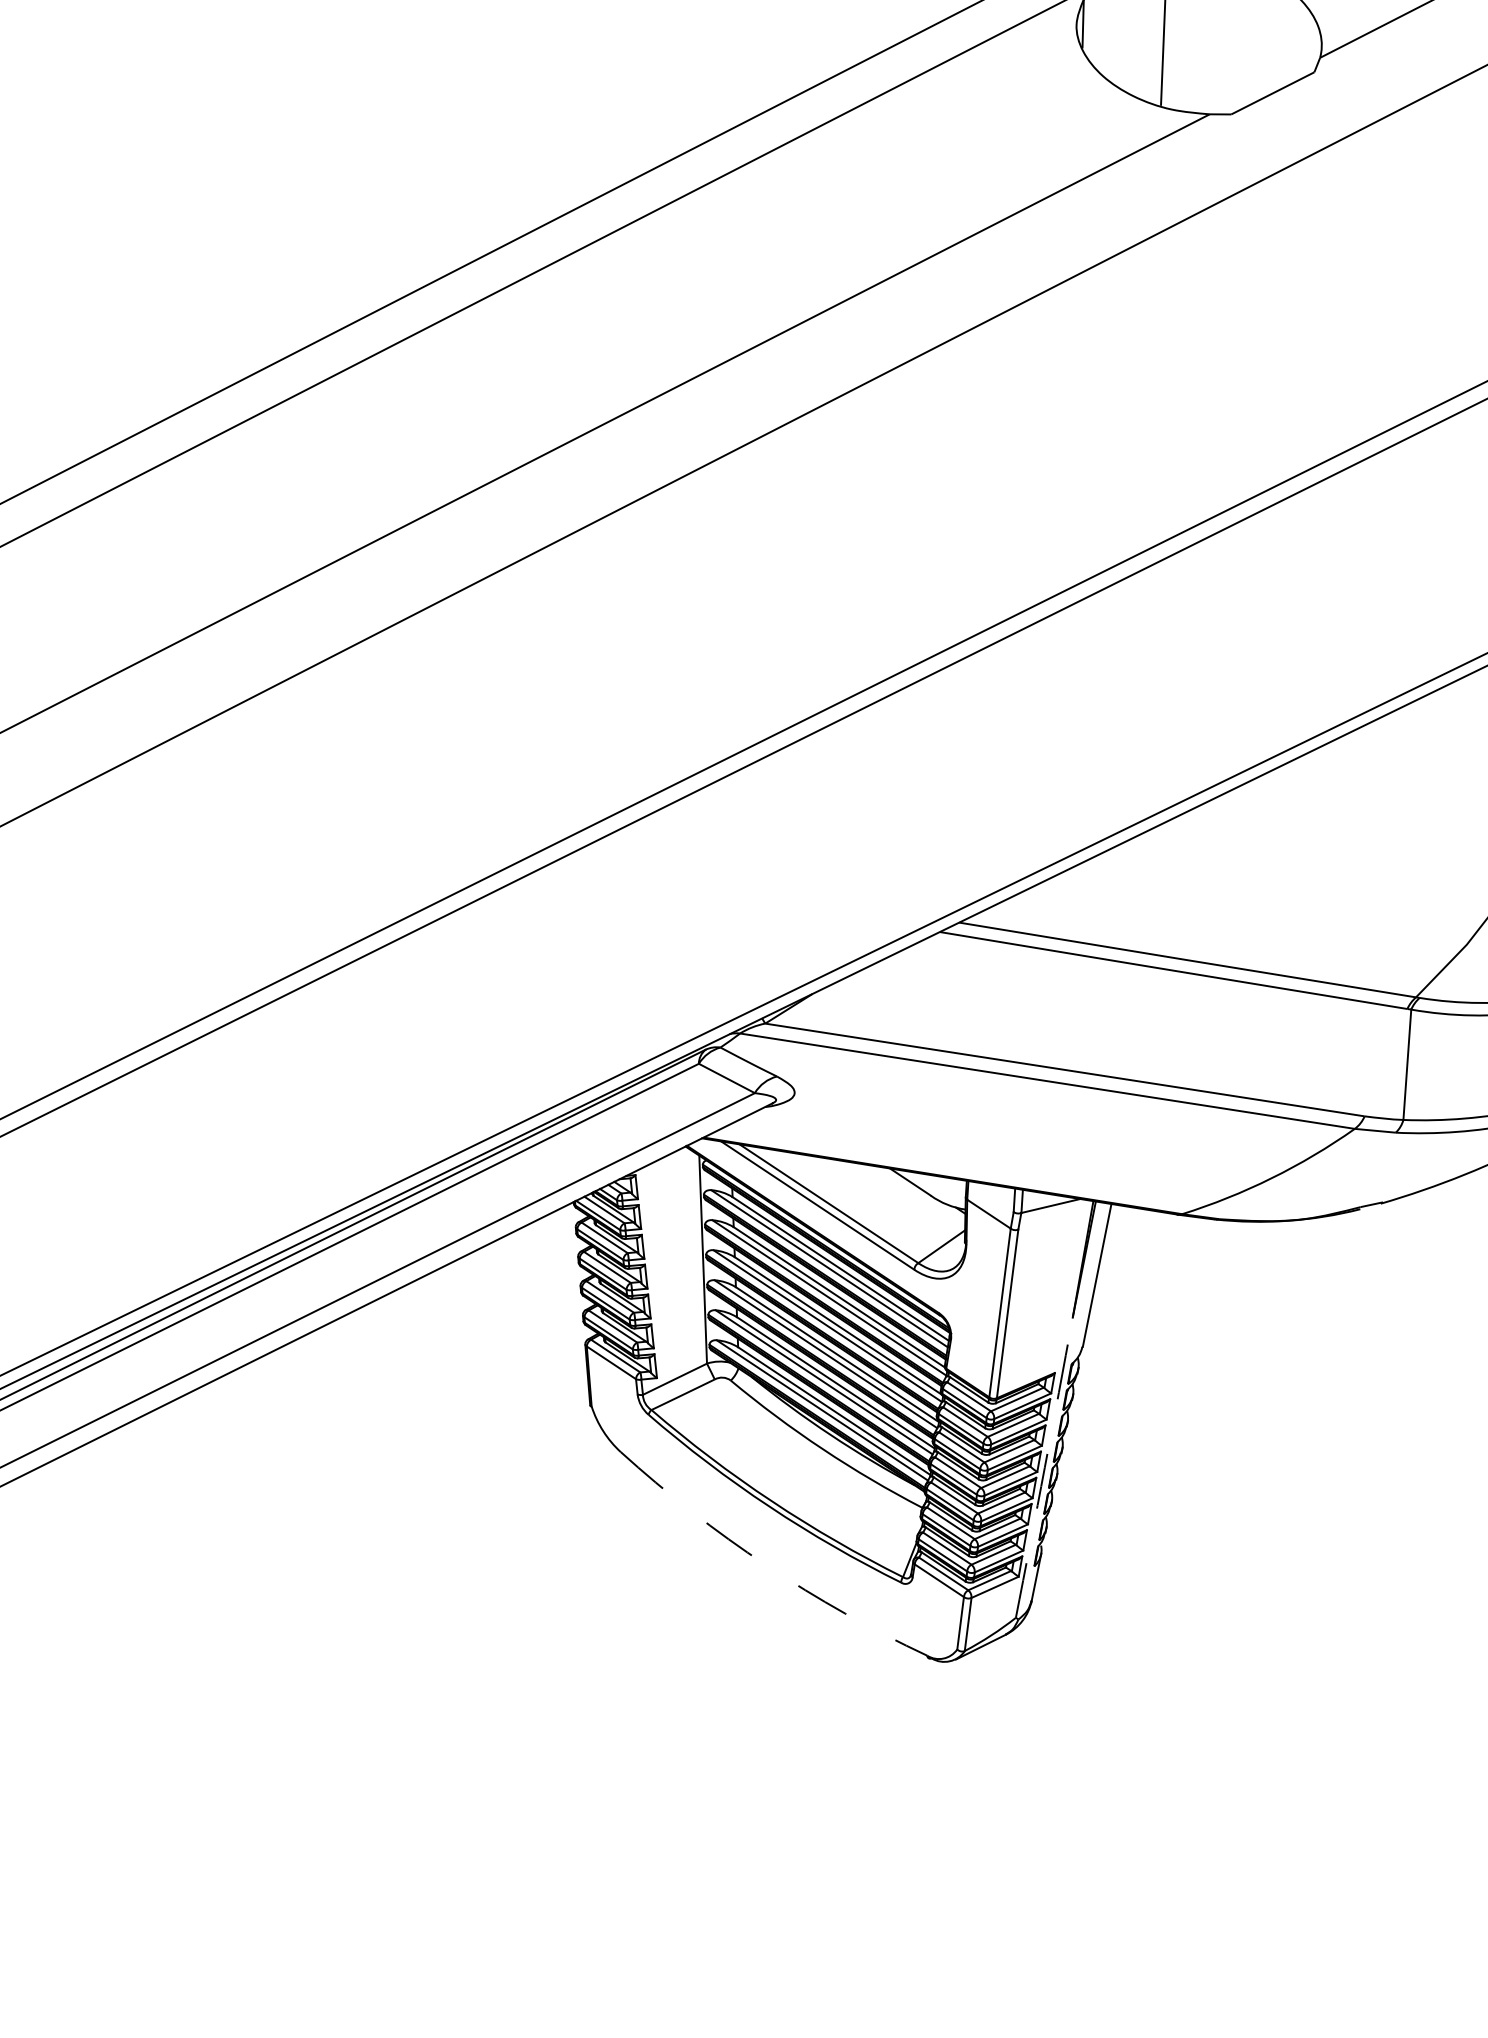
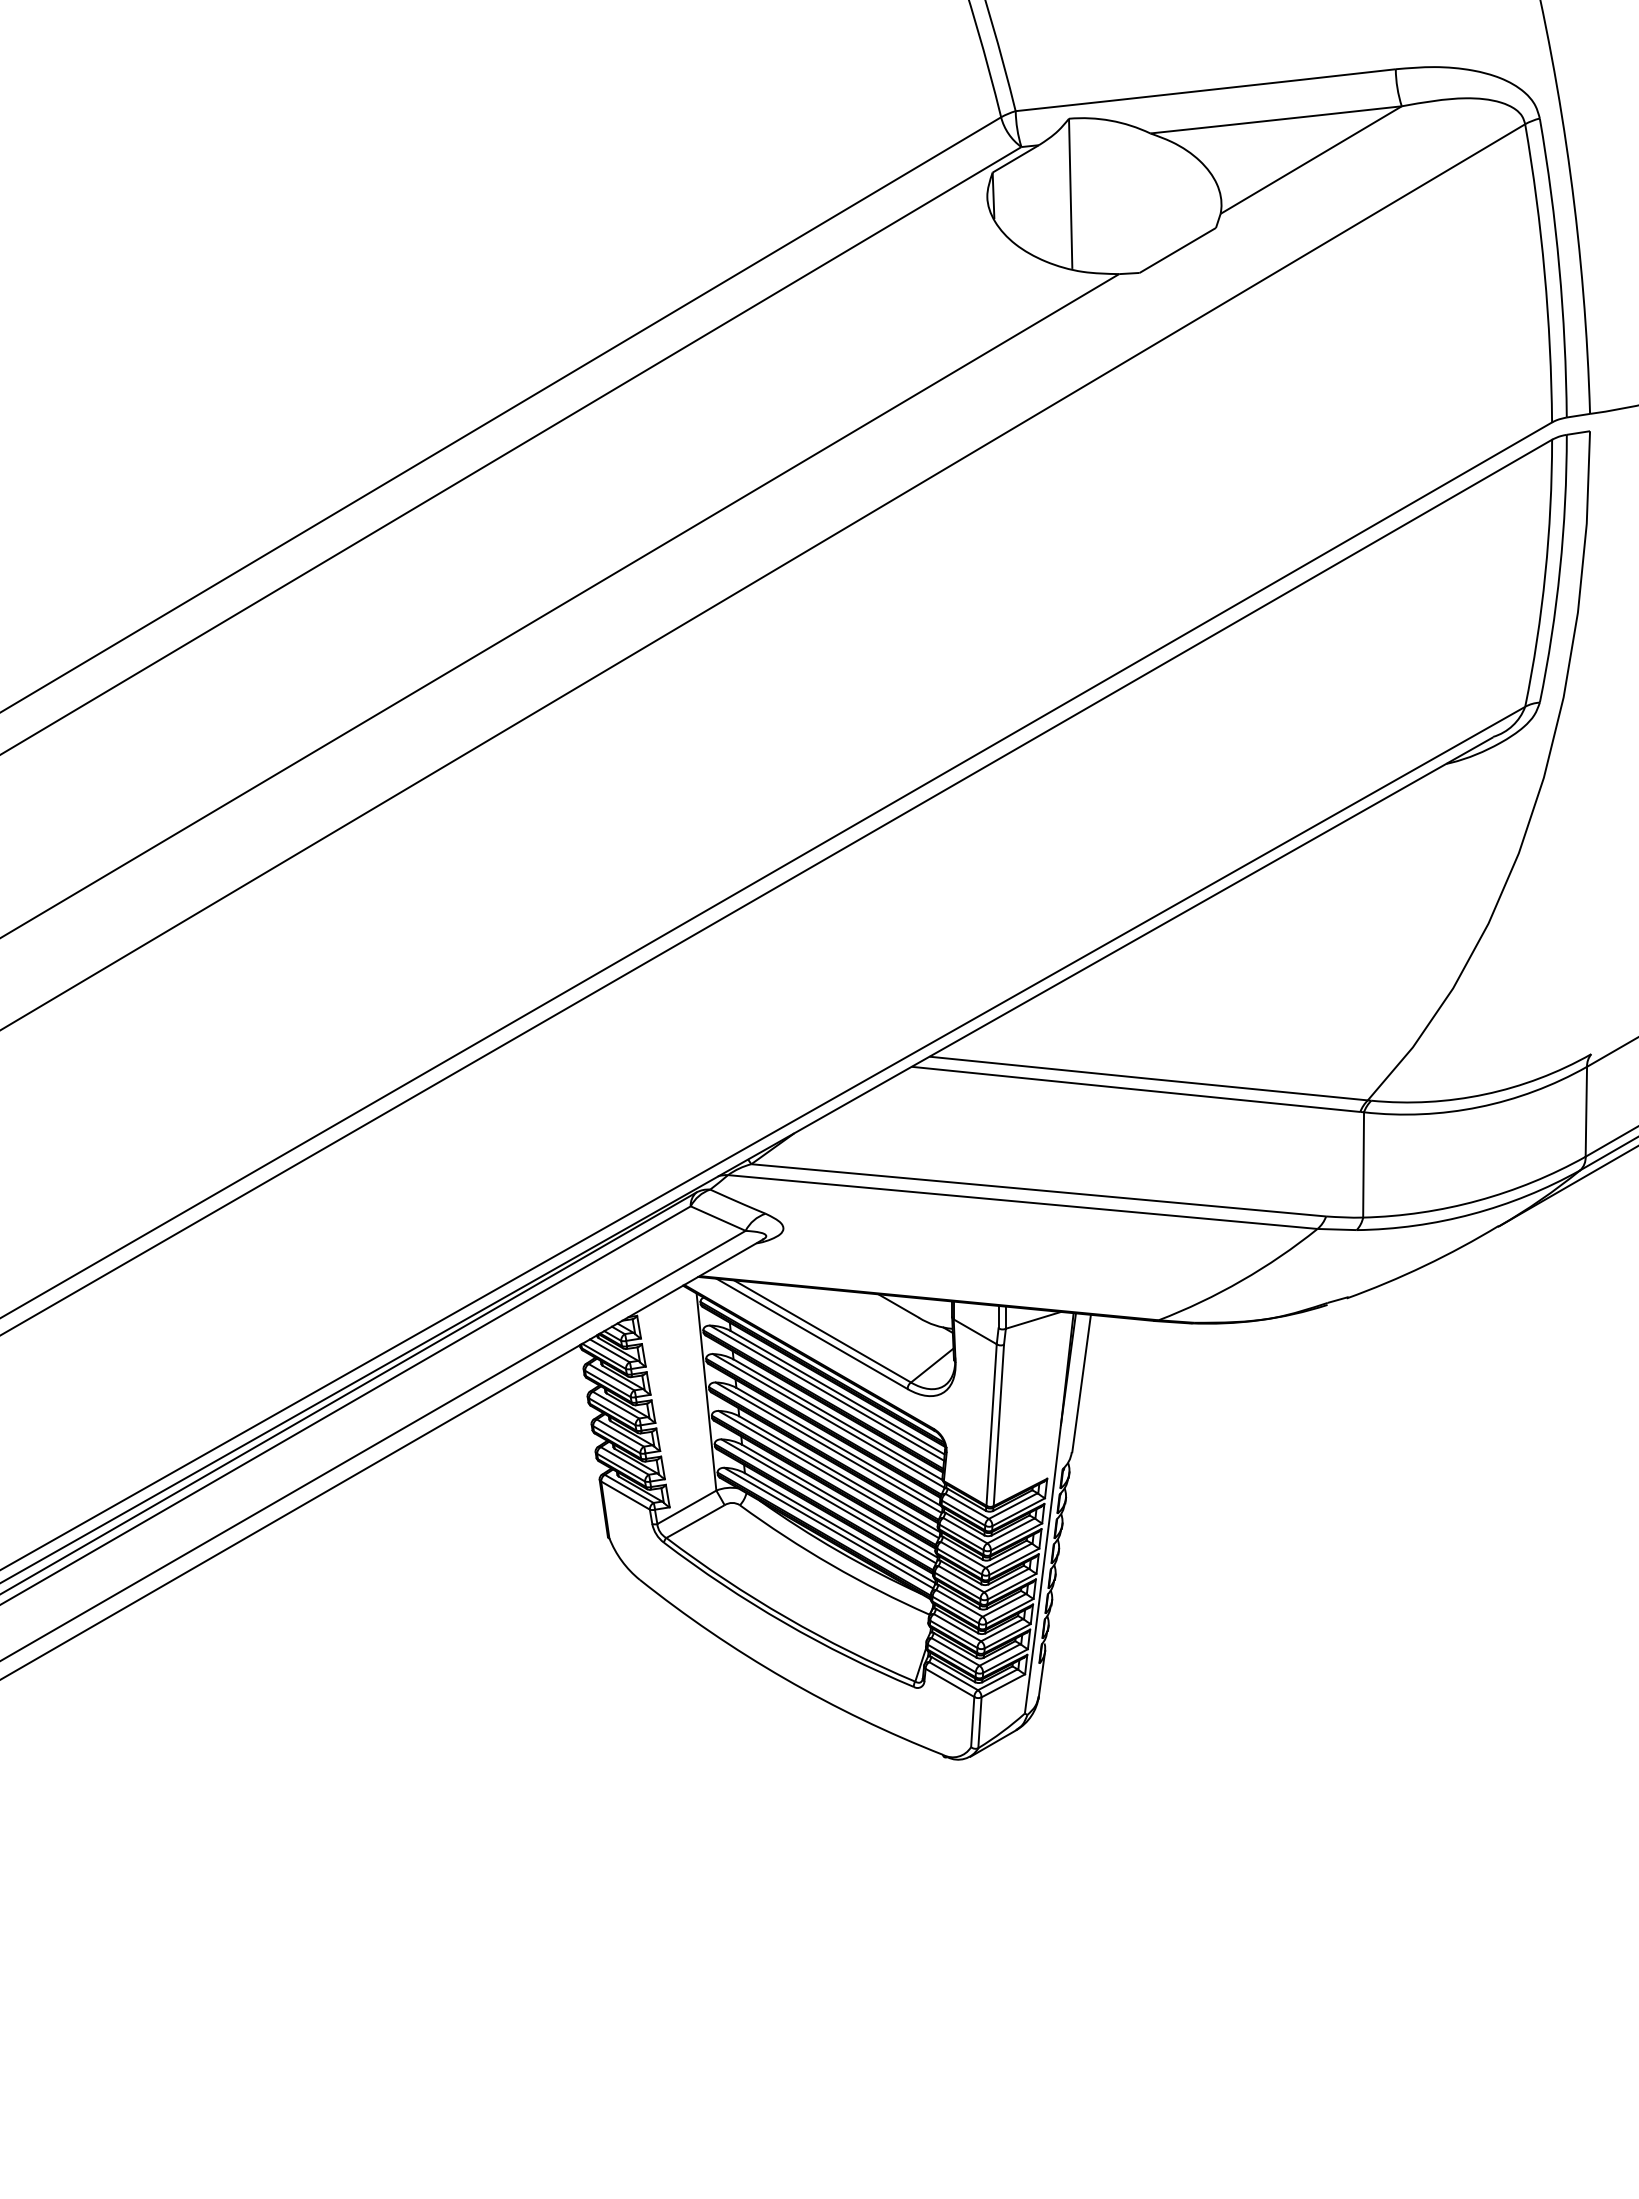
arc: (1044, 1467) -> (1043, 1569), dashed -> solid
arc: (766, 1565) -> (784, 1678), dashed -> solid

